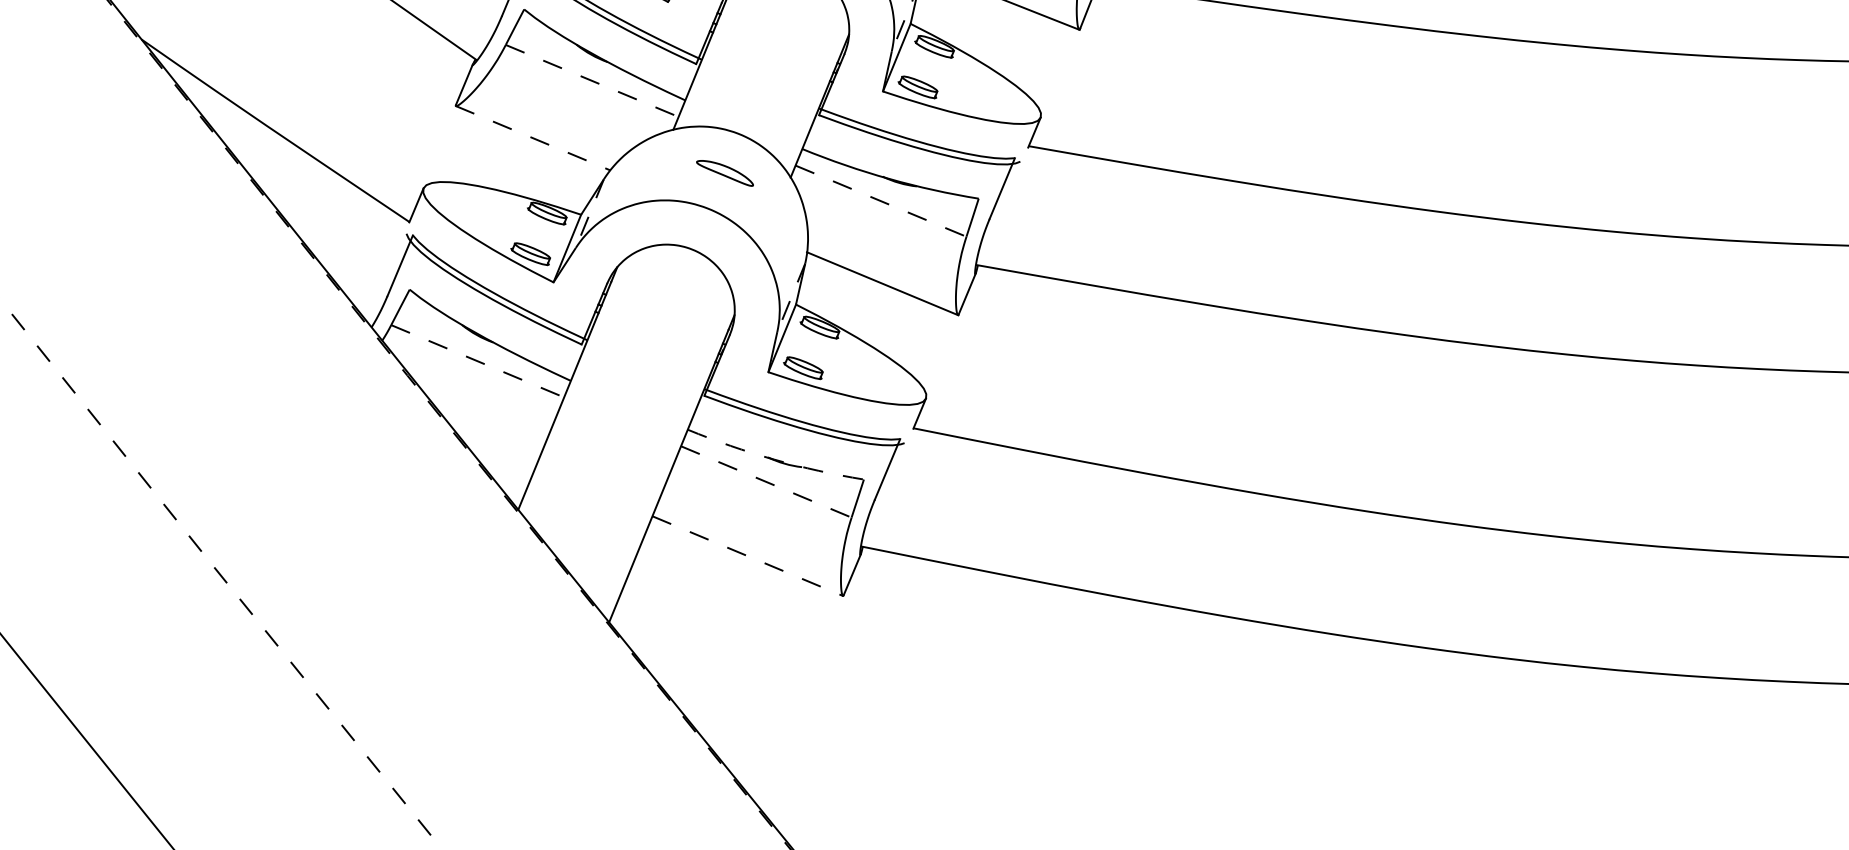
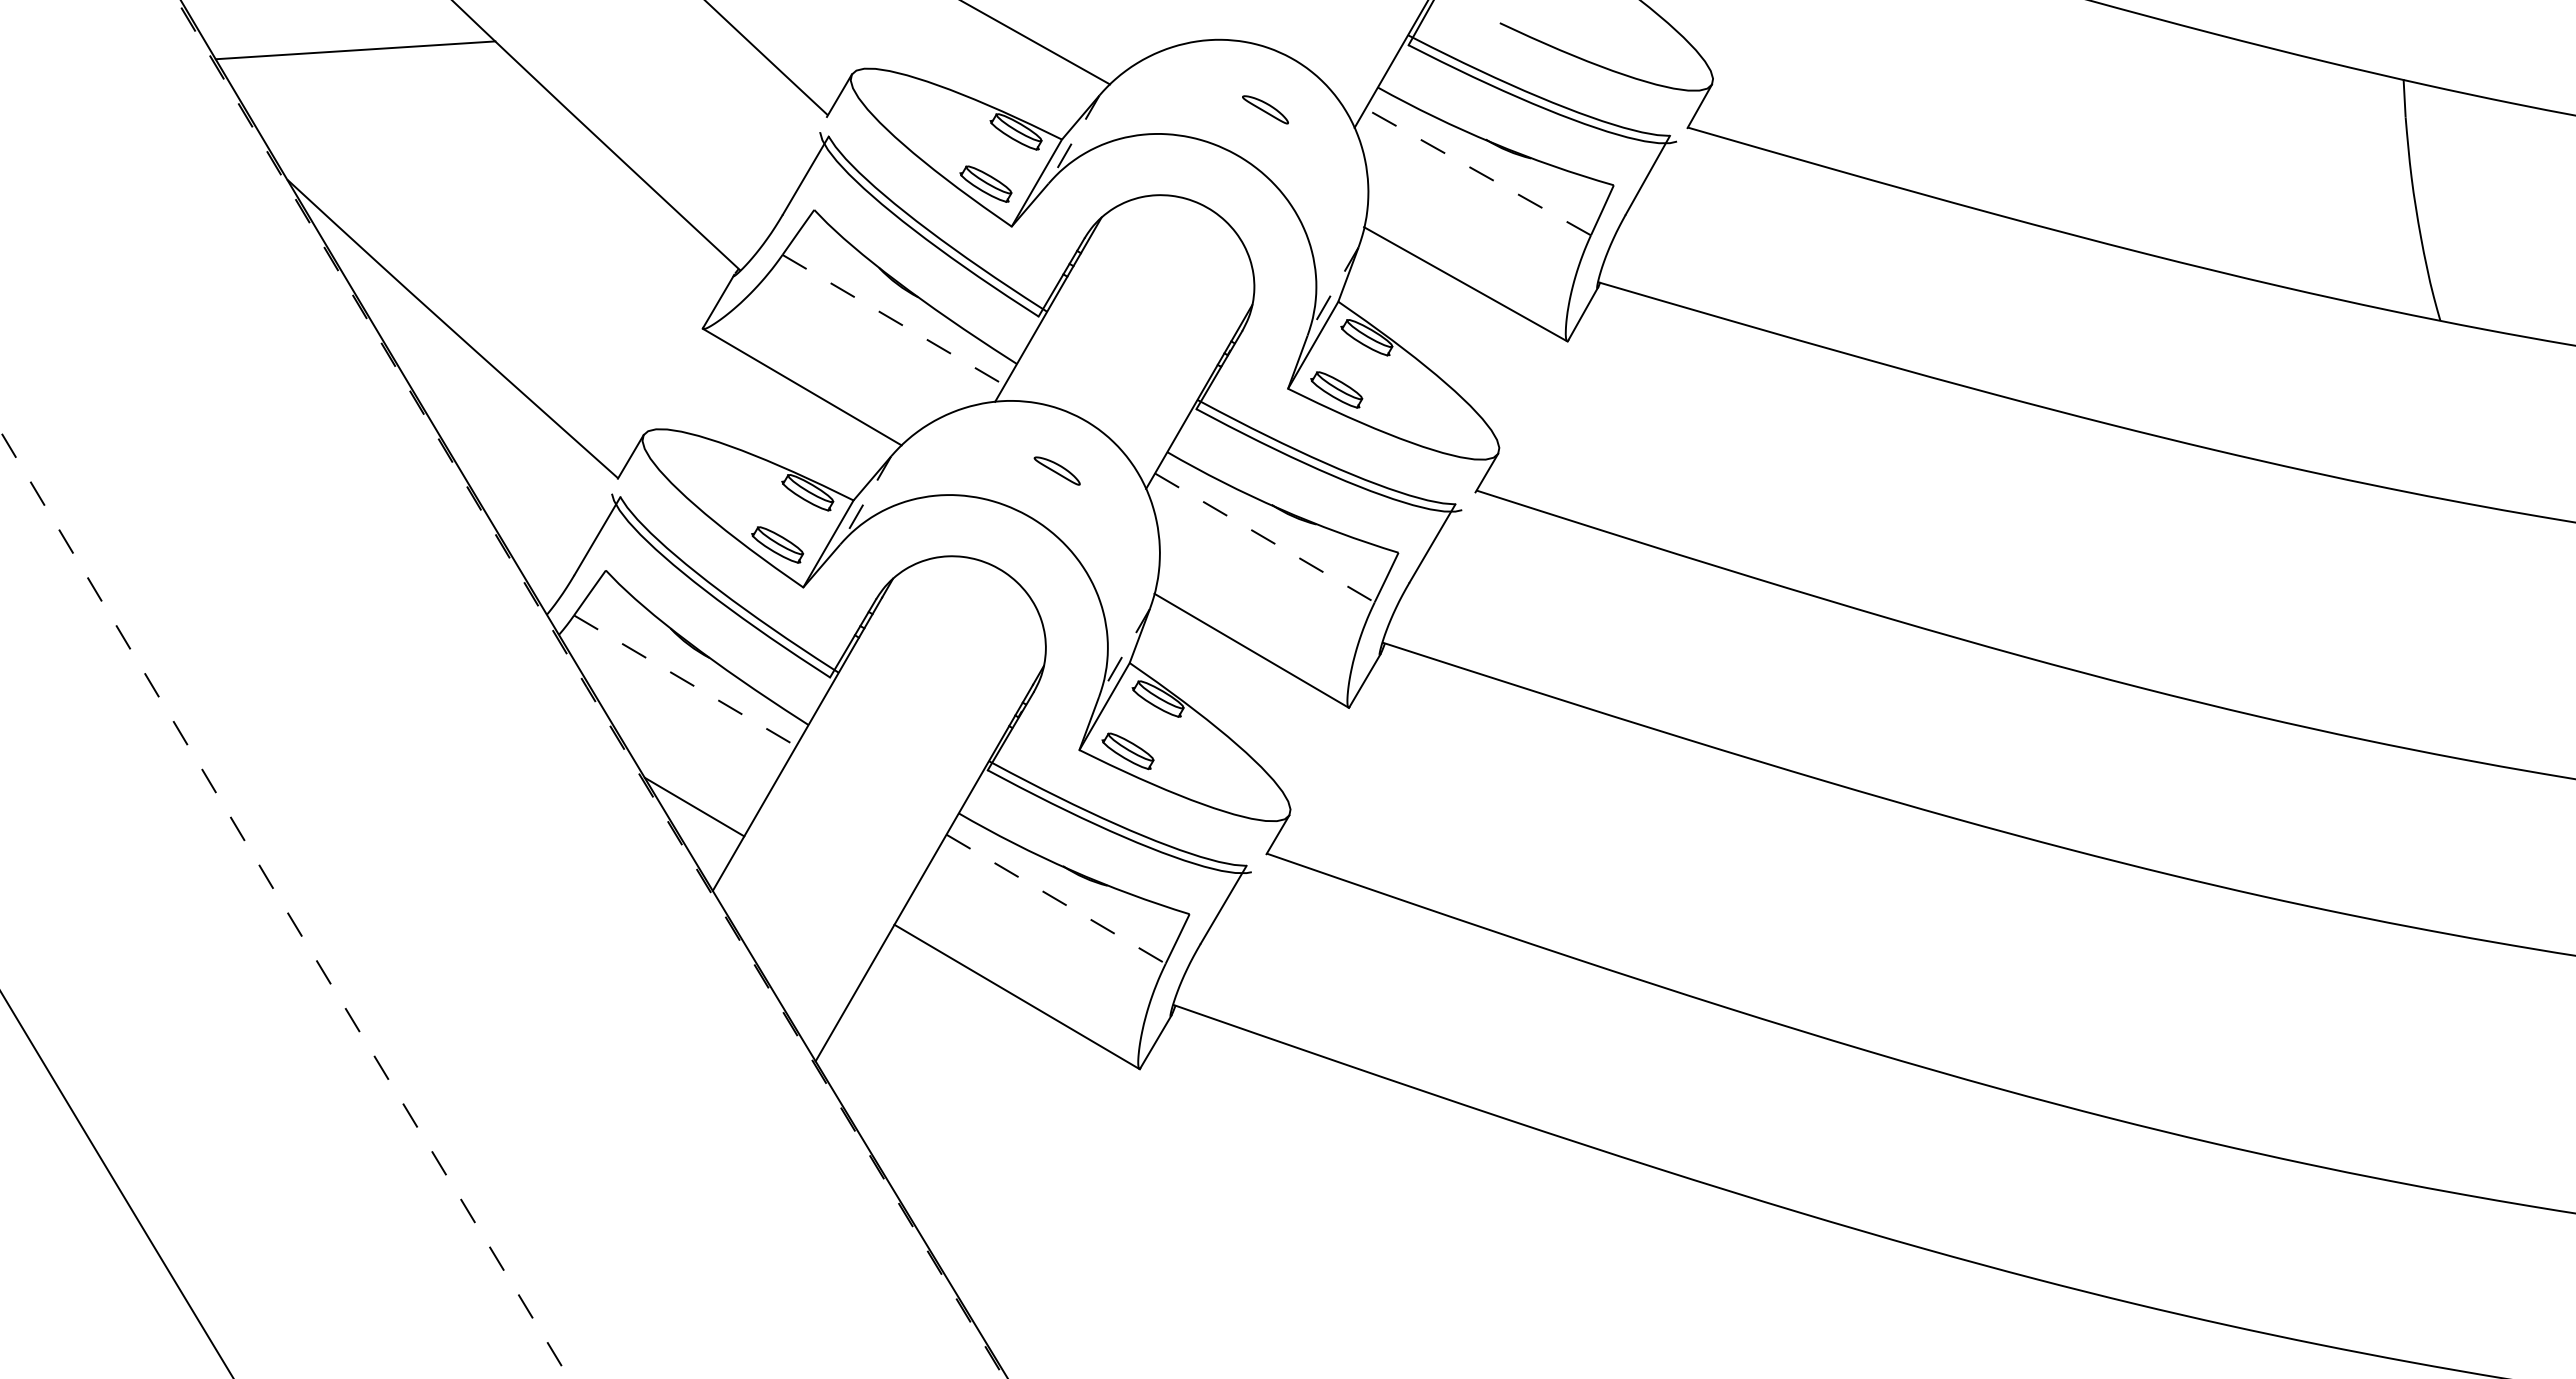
line: (533, 138) -> (802, 387), dashed -> solid
part: (724, 173) -> (1056, 470), size x0.62
line: (496, 450) -> (694, 806), added
arc: (774, 459) -> (1071, 870), dashed -> solid
line: (748, 556) -> (1017, 997), dashed -> solid

